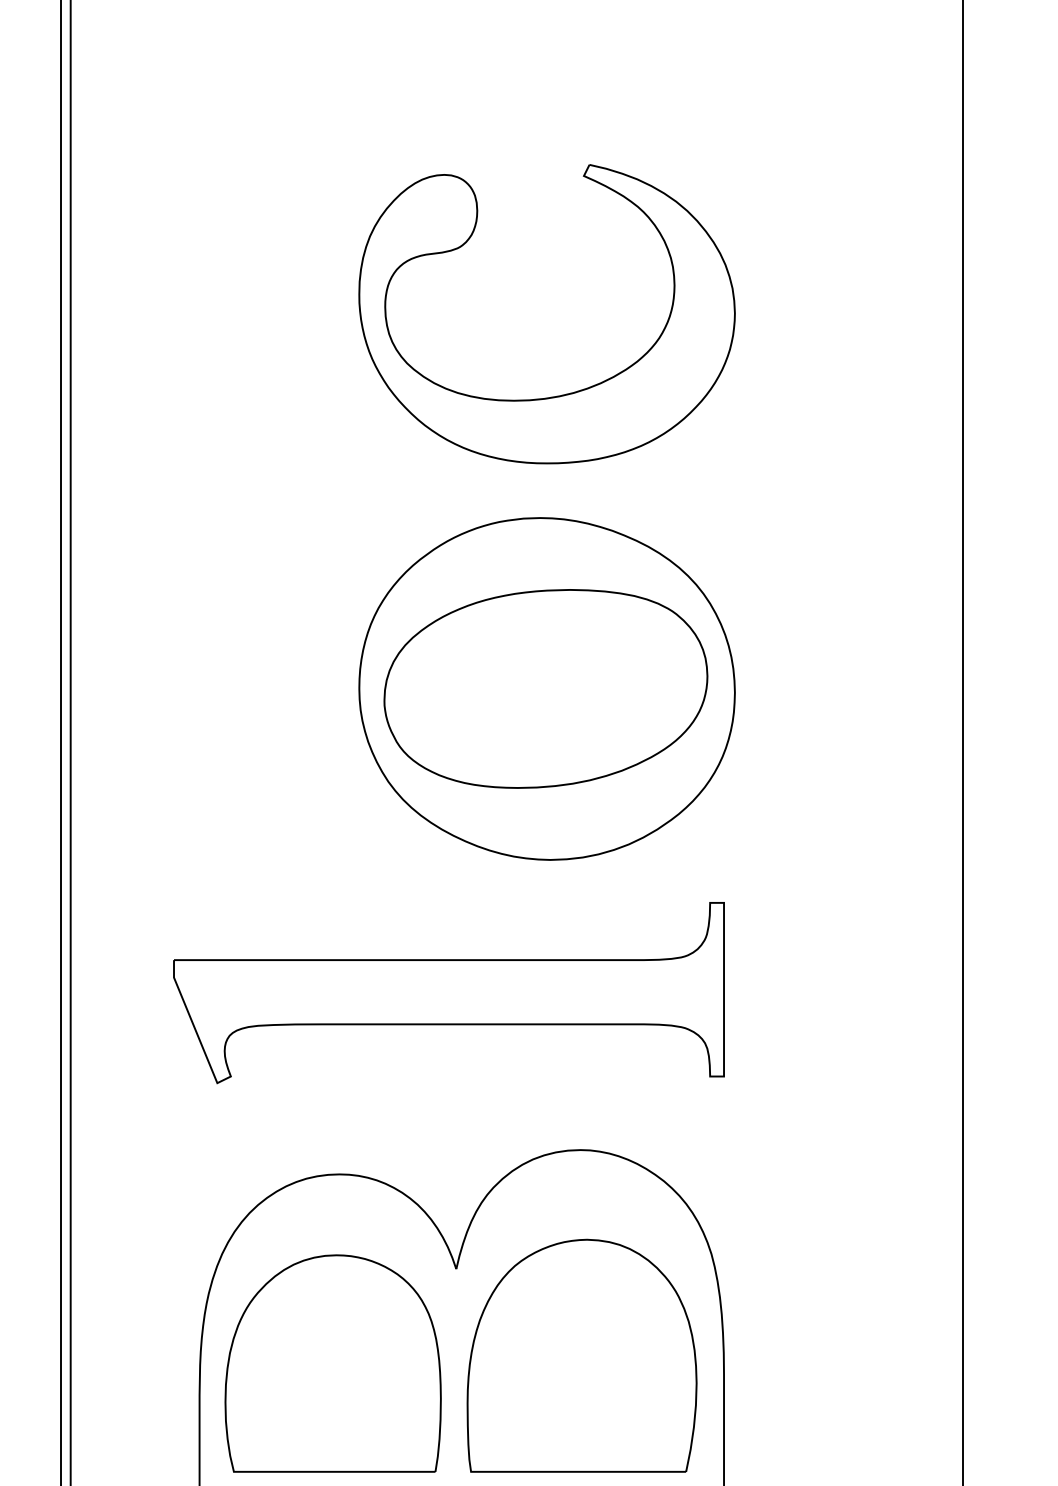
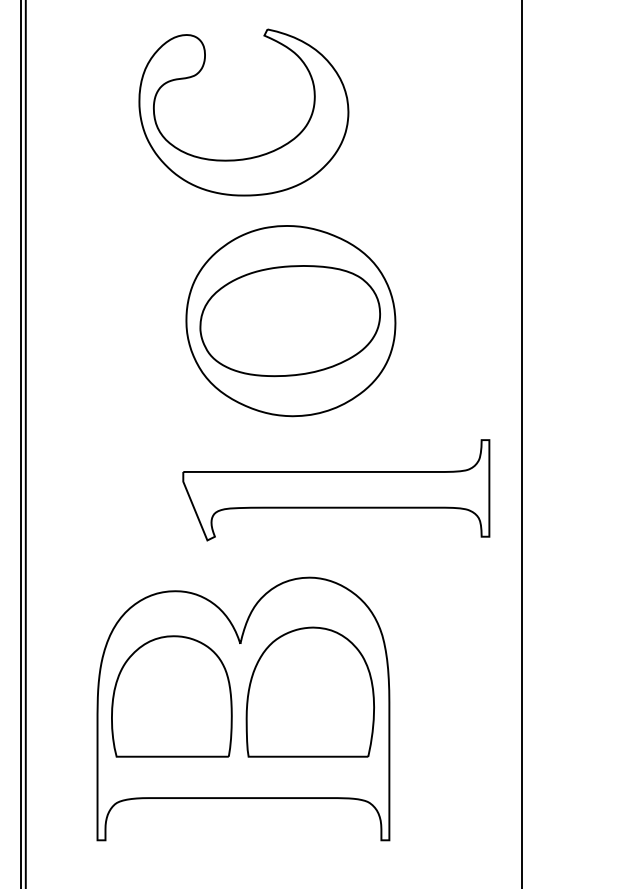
part: (562, 393) -> (252, 156), moved
part: (449, 993) -> (336, 490), moved

